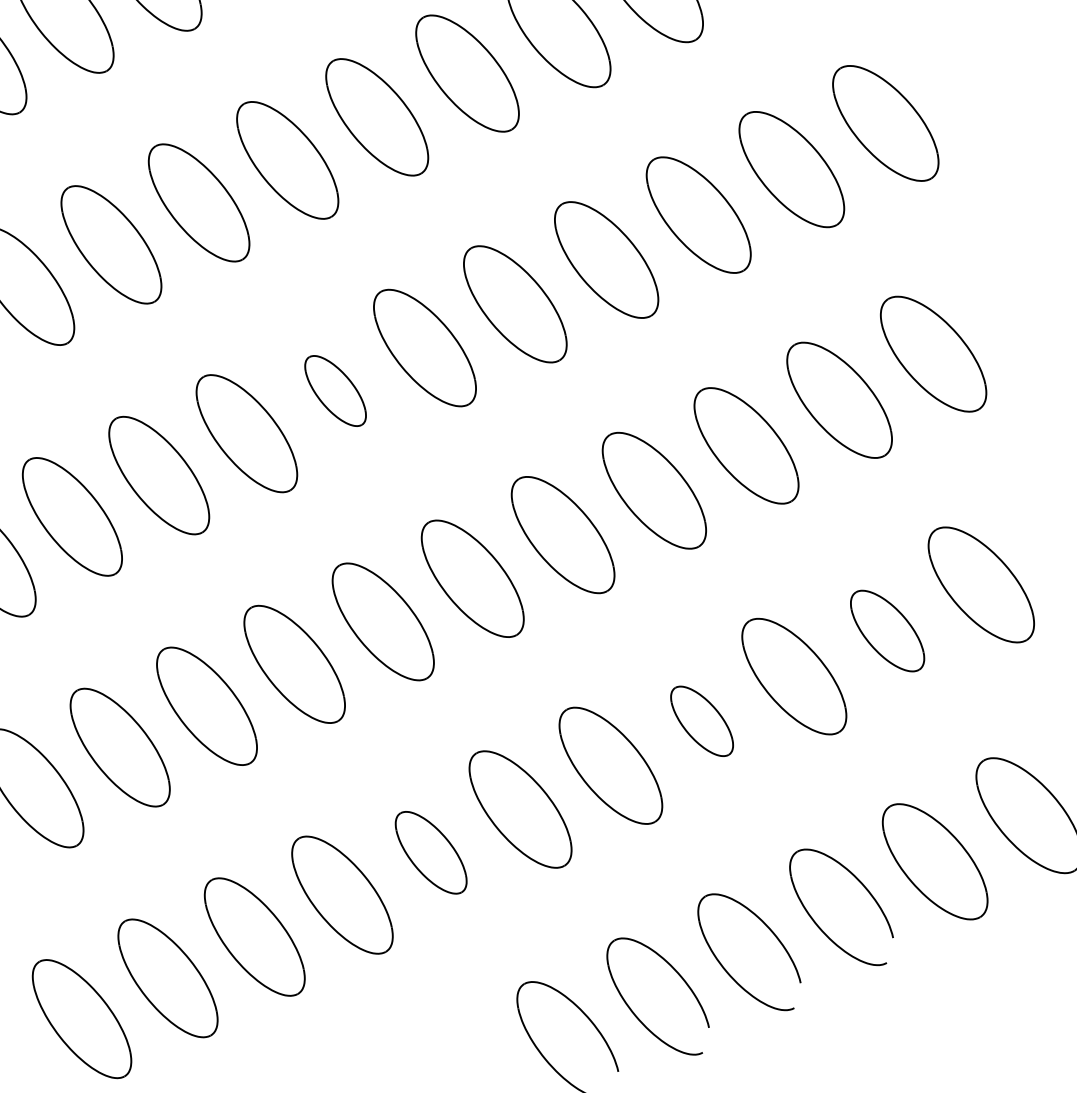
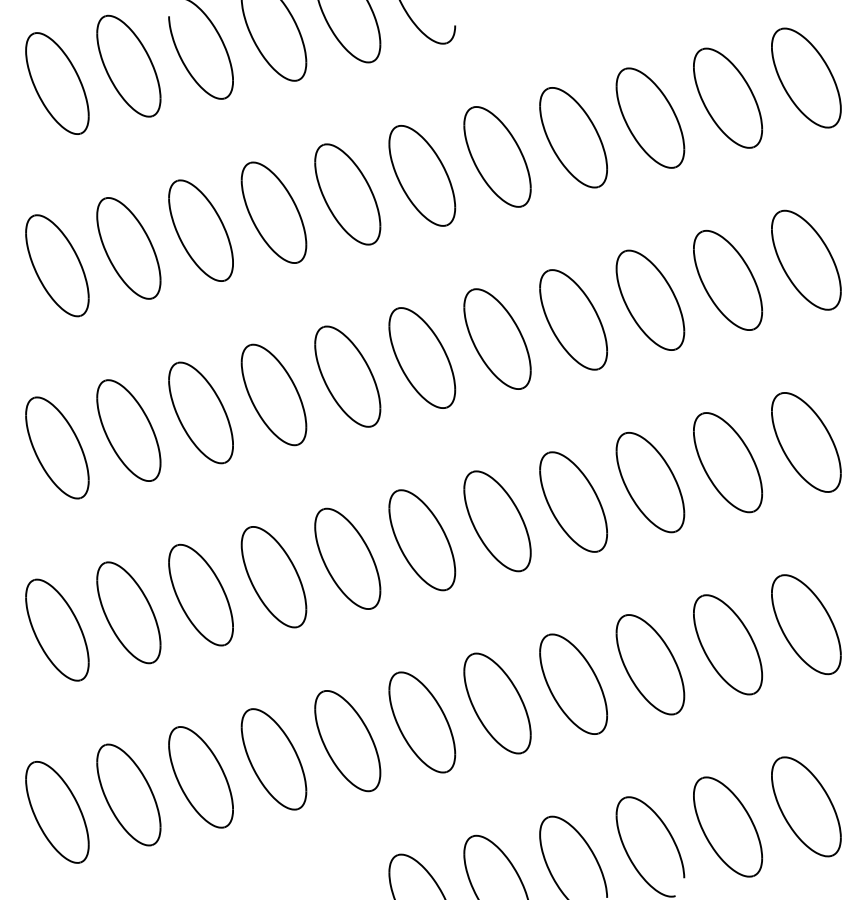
part: (335, 390) -> (347, 376), size x1.67
part: (887, 630) -> (728, 644), size x1.43
part: (701, 720) -> (573, 683), size x1.67
part: (430, 853) -> (347, 741), size x1.43

